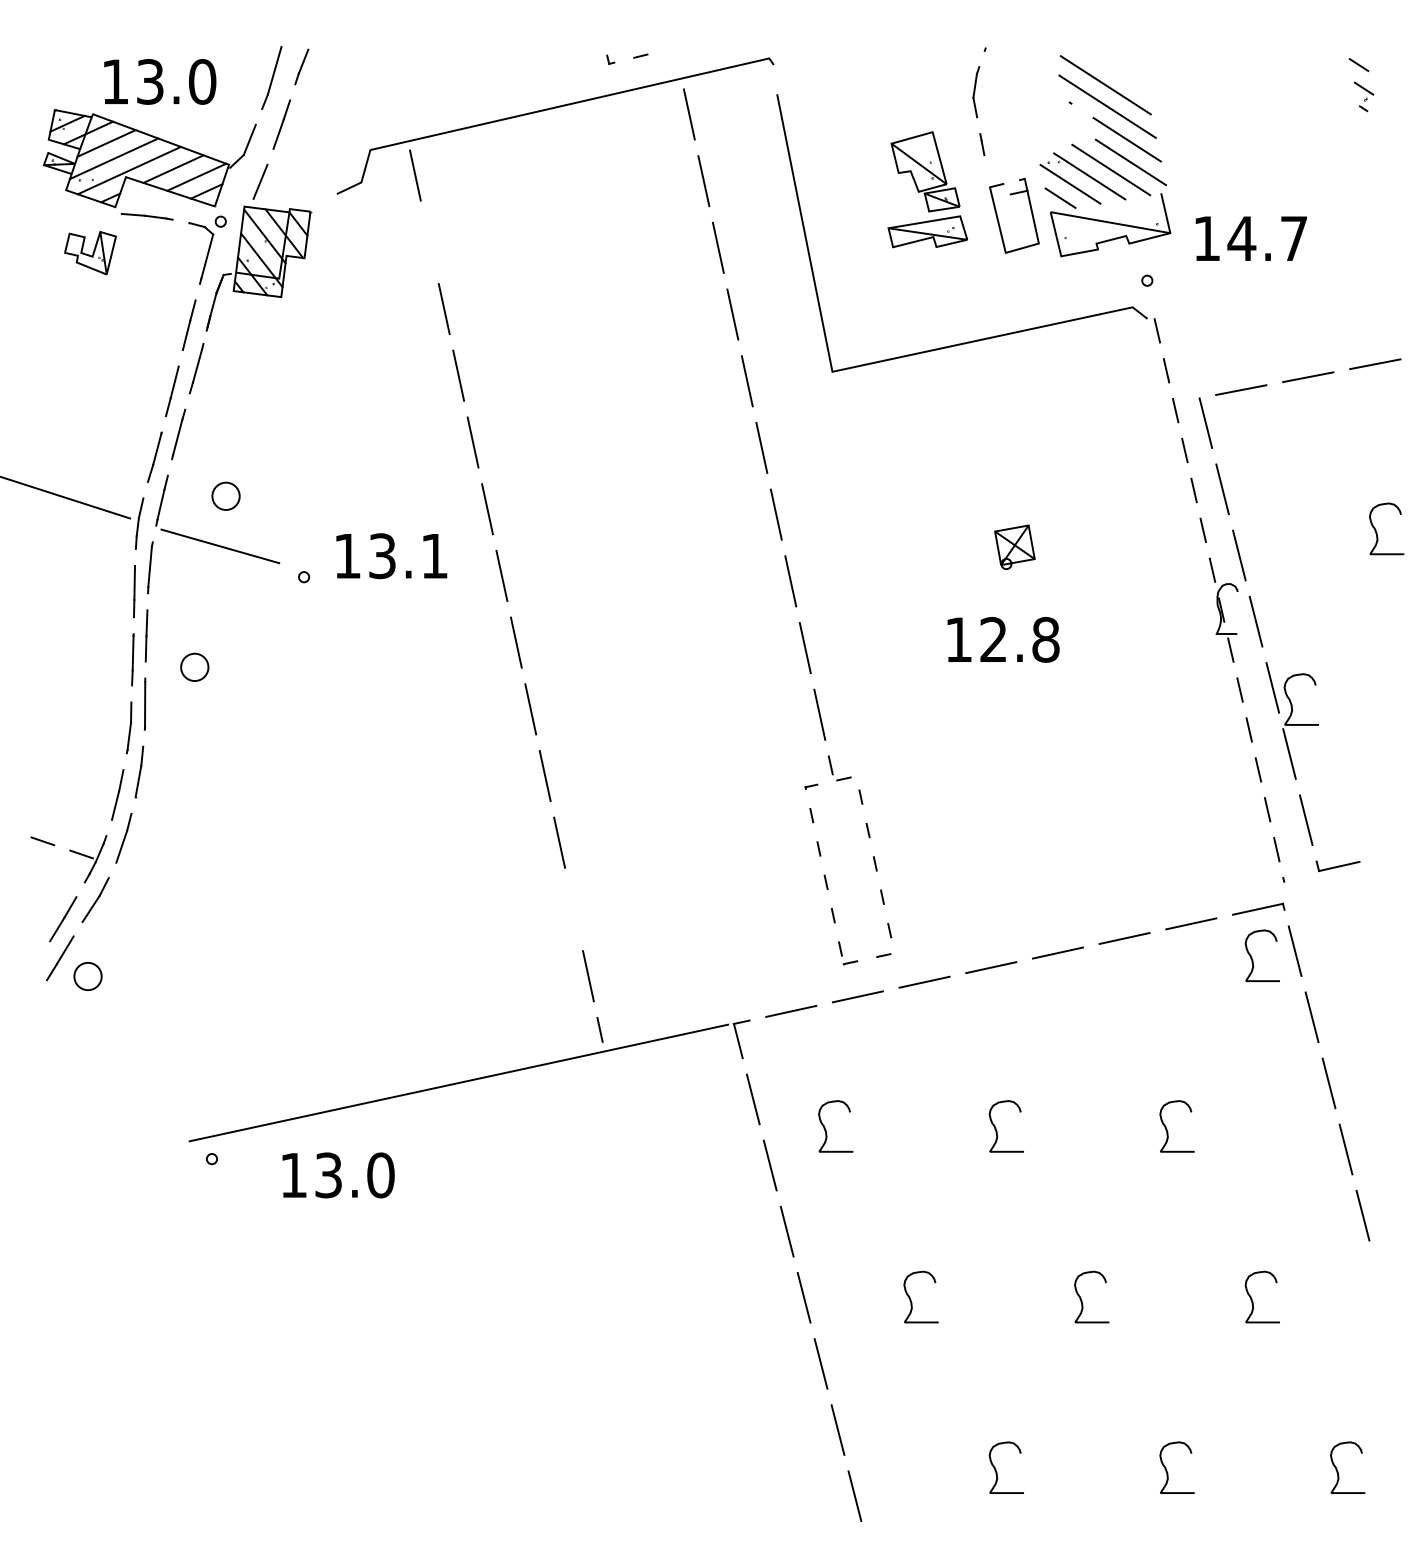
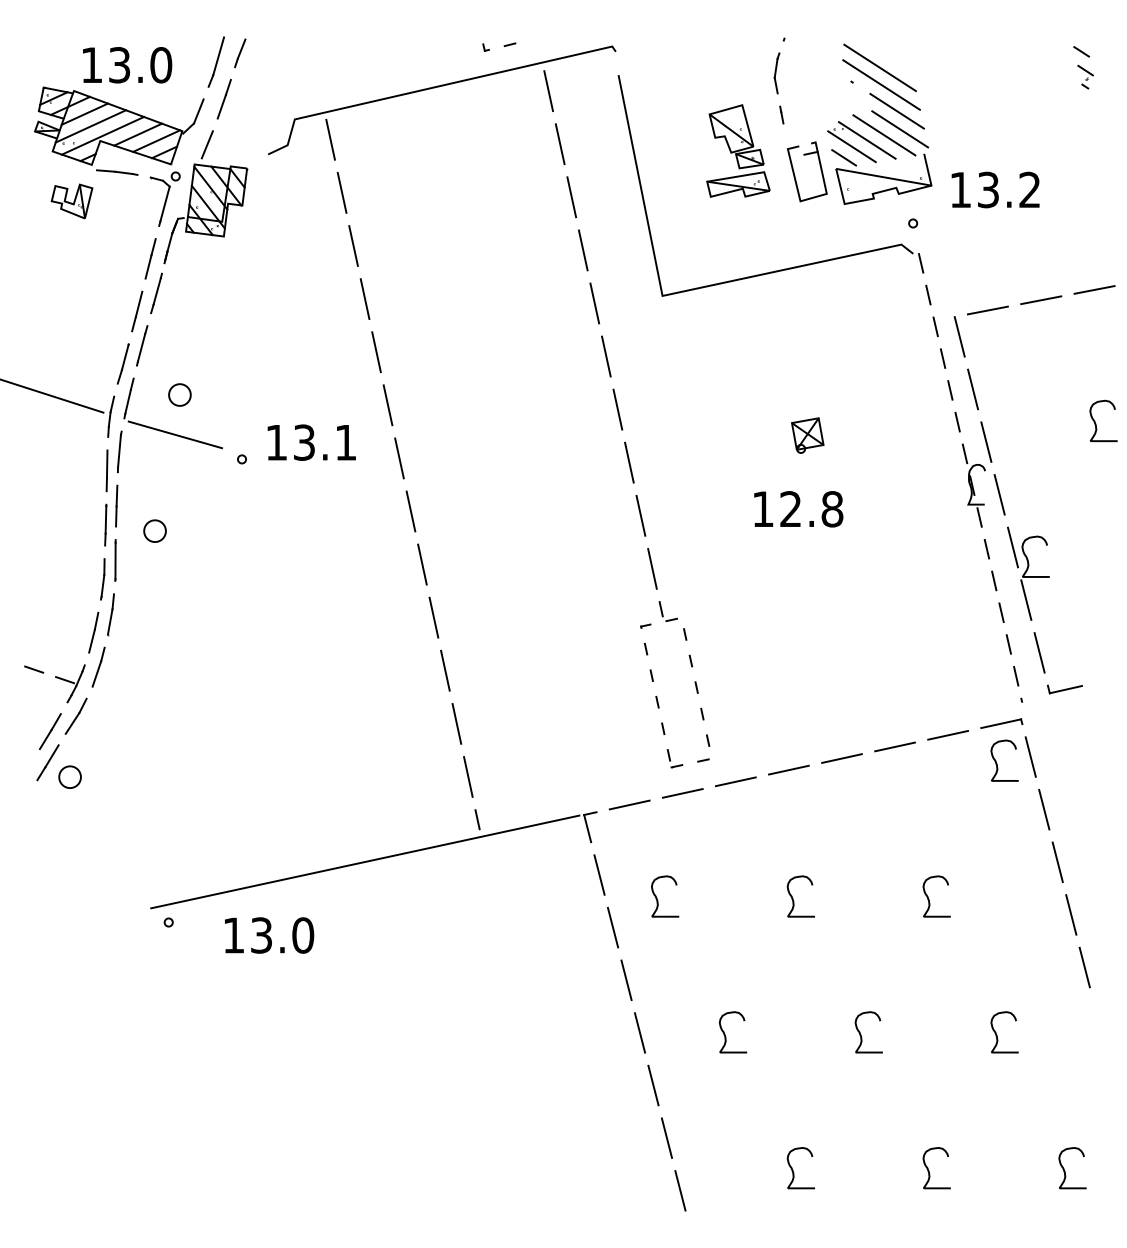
text: (1267, 238) -> (1008, 189), 14.7 -> 13.2
line: (429, 241) -> (341, 192), added
line: (573, 909) -> (456, 723), added

